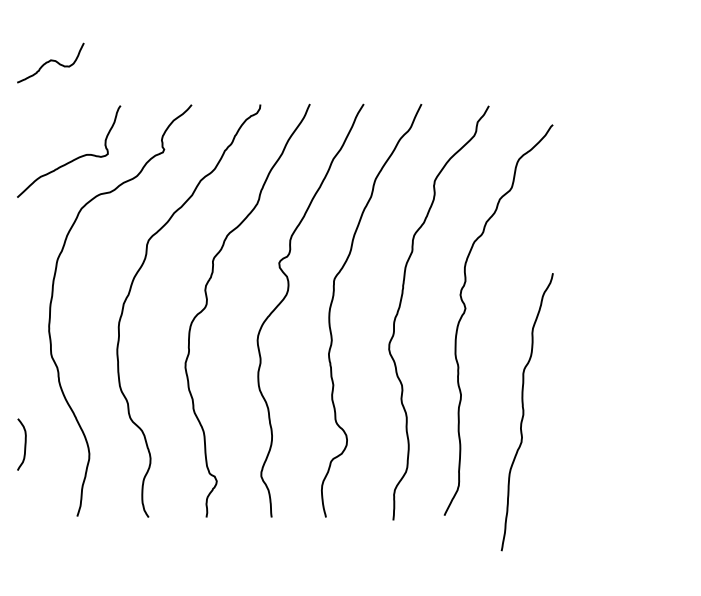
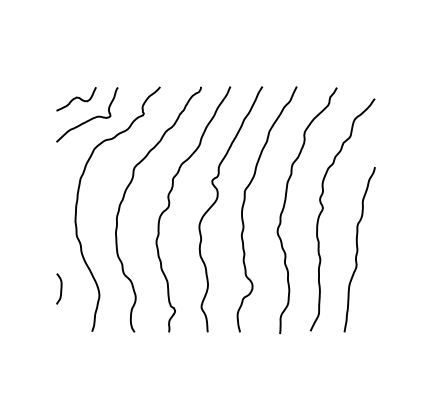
curve: (50, 61) -> (76, 98), moved
curve: (525, 411) -> (358, 249), moved

